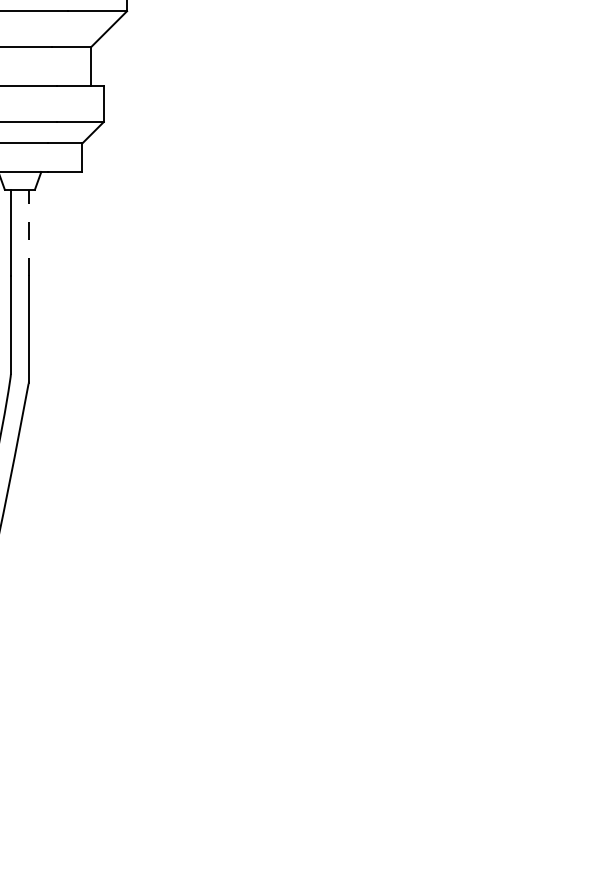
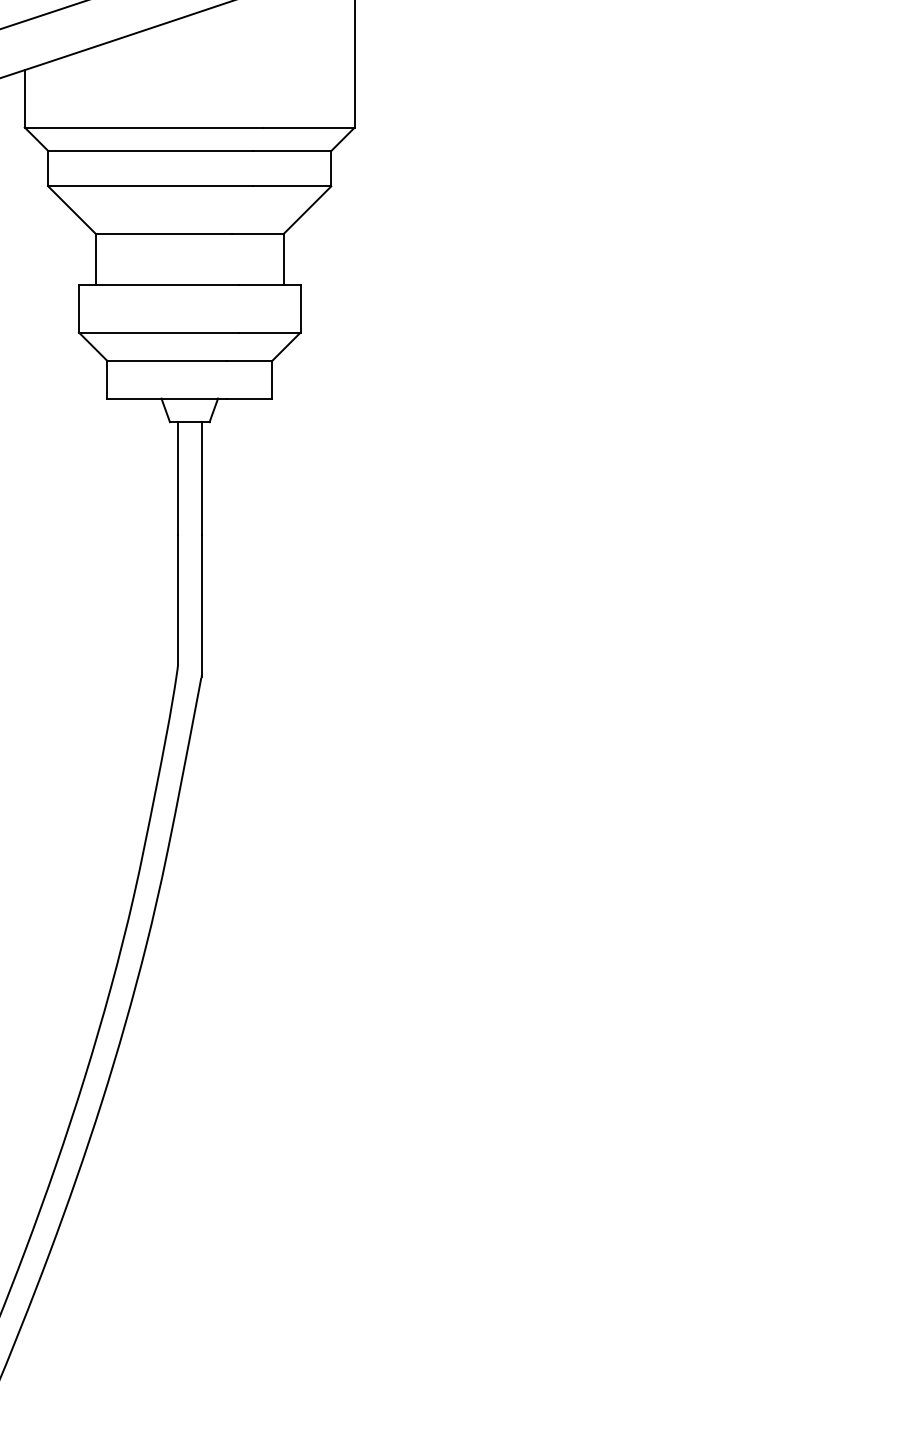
line: (28, 232) -> (201, 478), dashed -> solid

